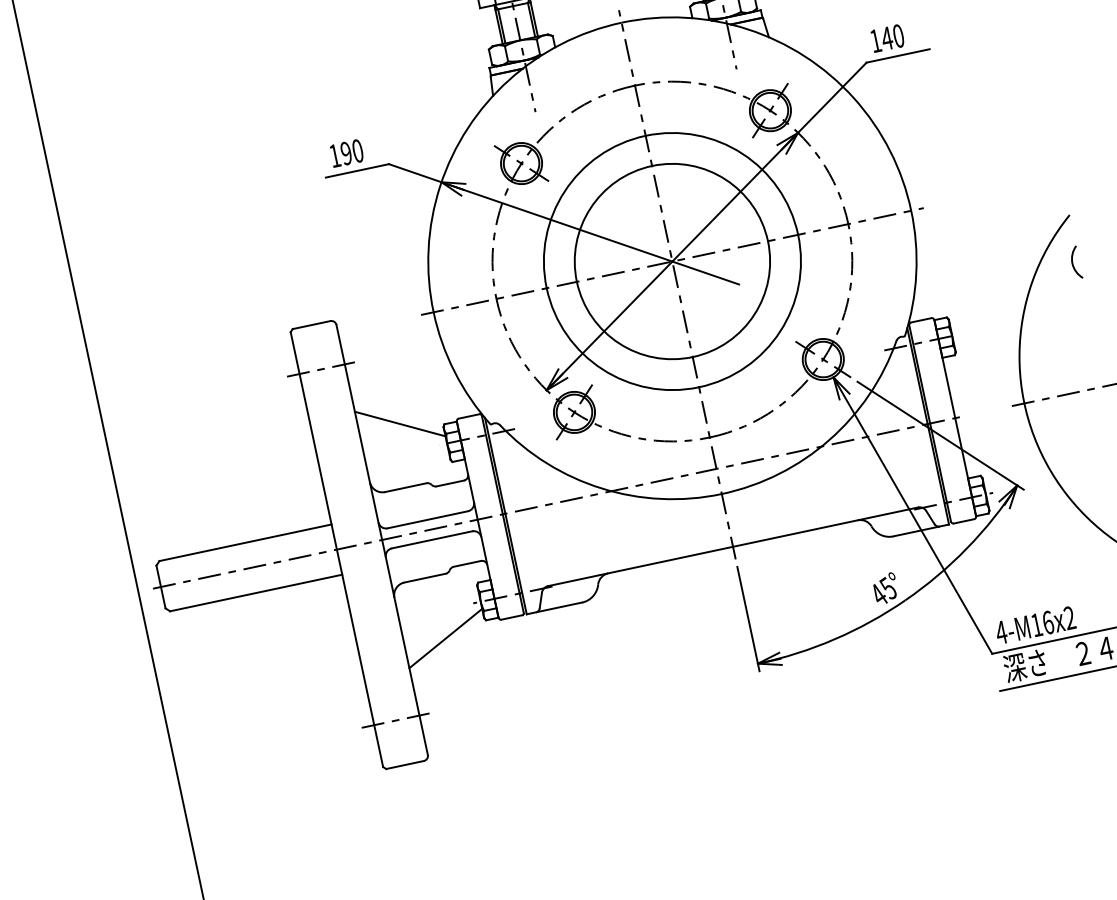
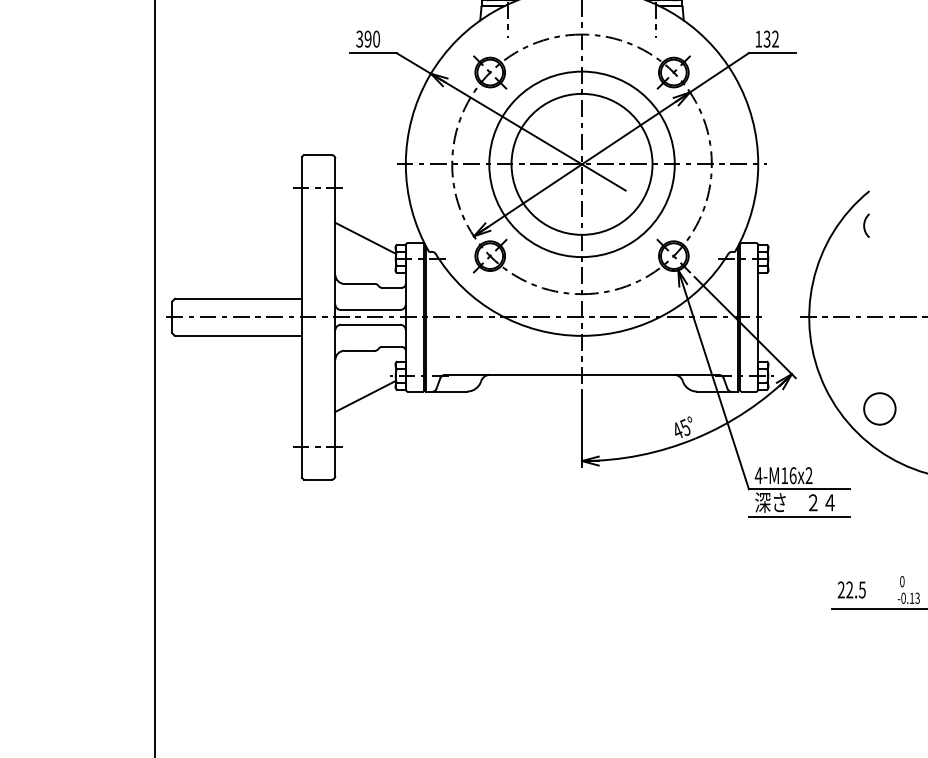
text: (891, 36) -> (770, 38), 140 -> 132
text: (334, 155) -> (359, 38), 190 -> 390

